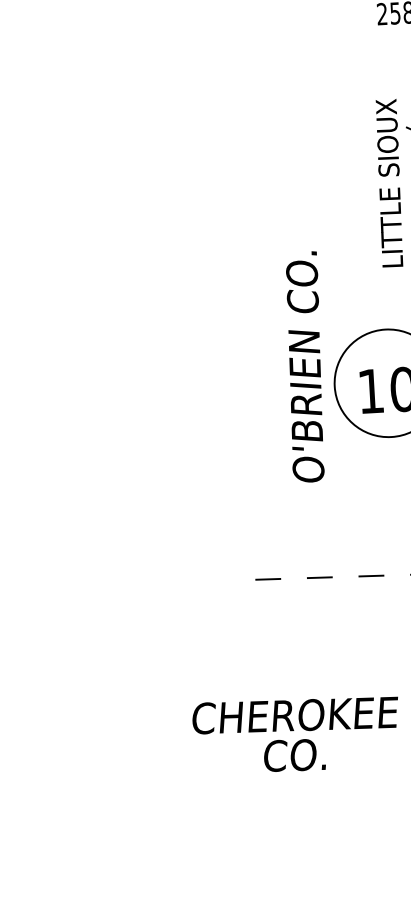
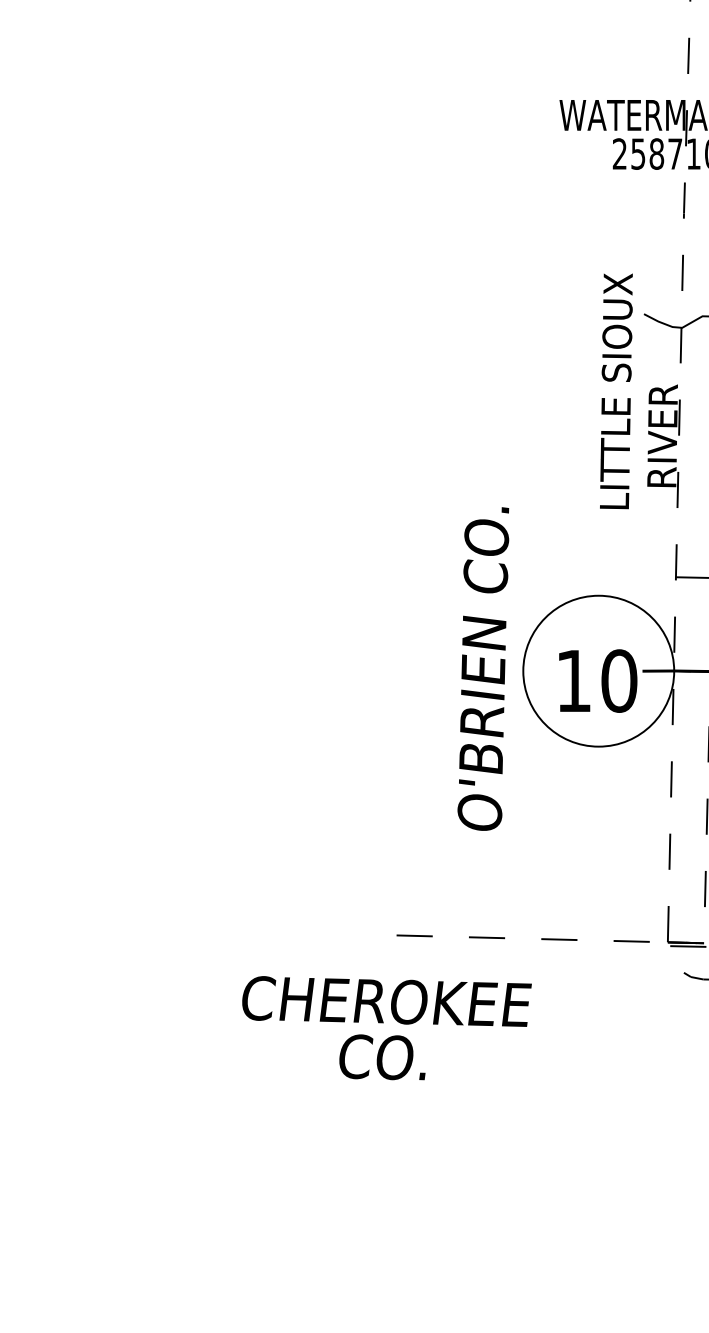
text: (305, 366) -> (483, 668), moved
text: (296, 734) -> (386, 1028), moved

